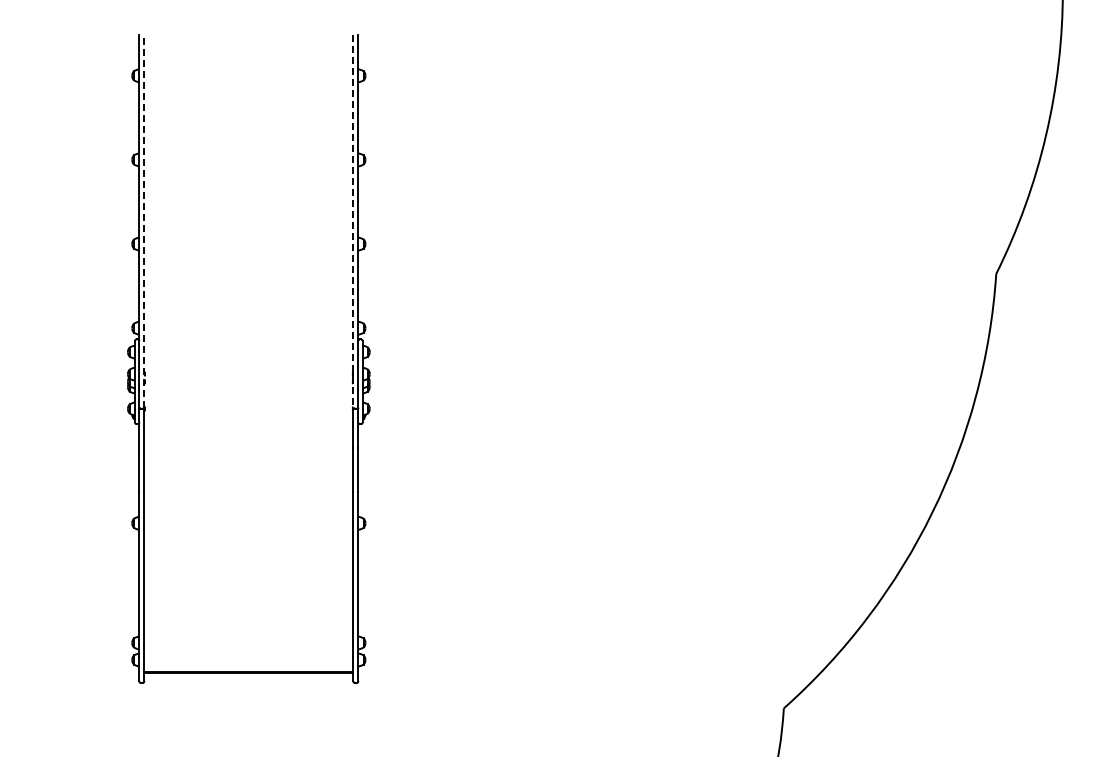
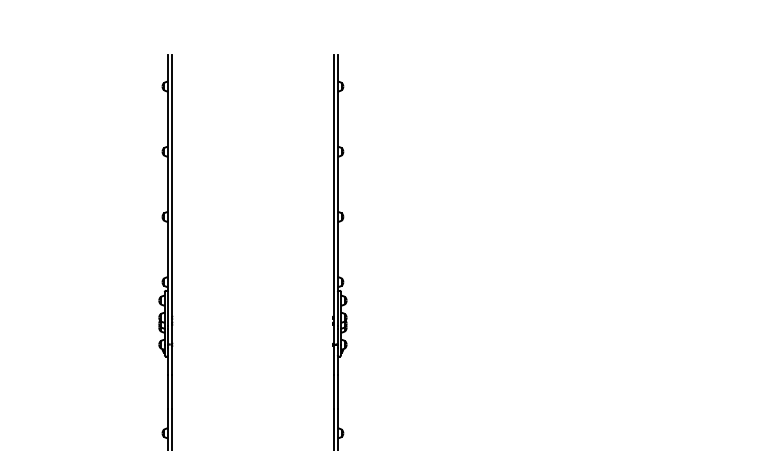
line: (144, 221) -> (172, 199), dashed -> solid
line: (353, 221) -> (334, 199), dashed -> solid

